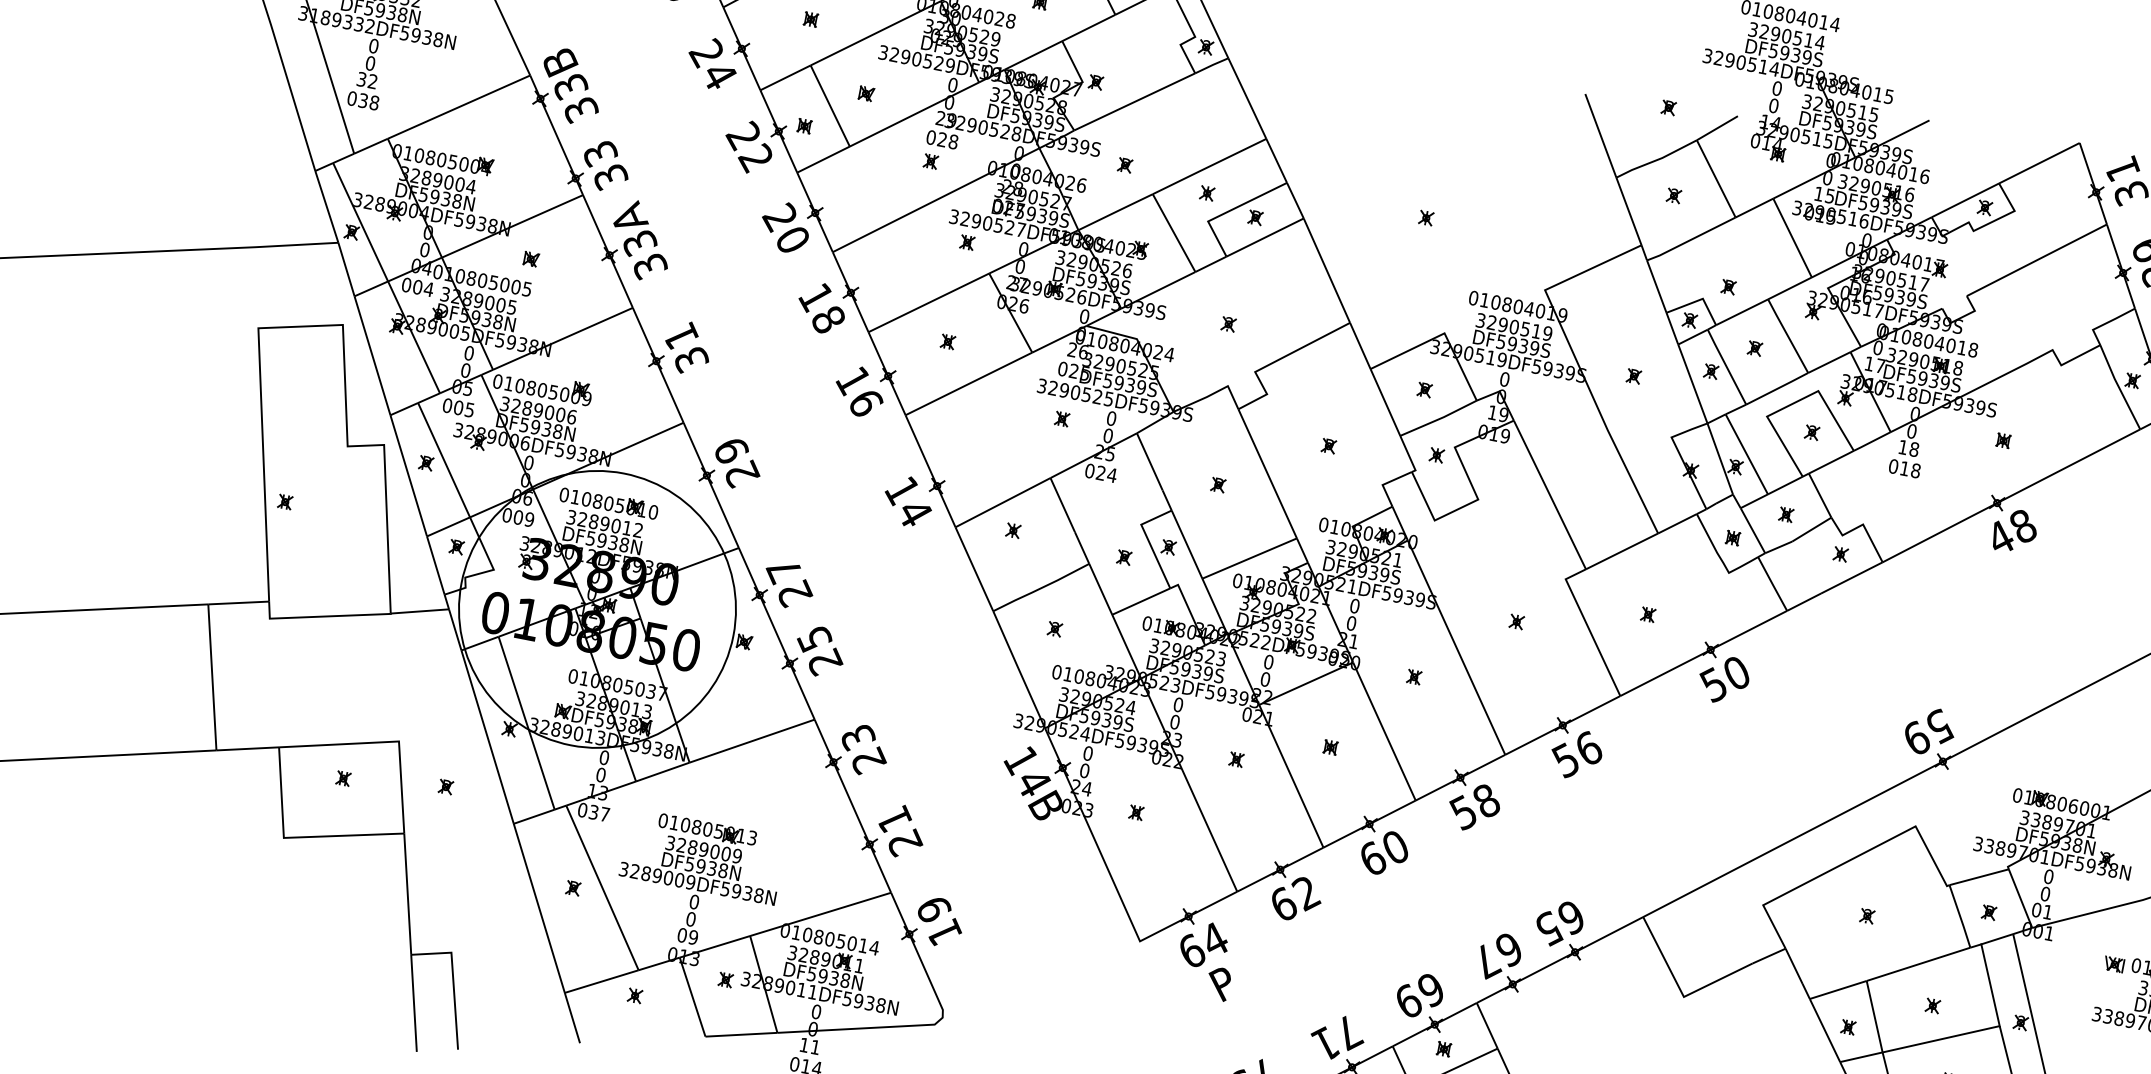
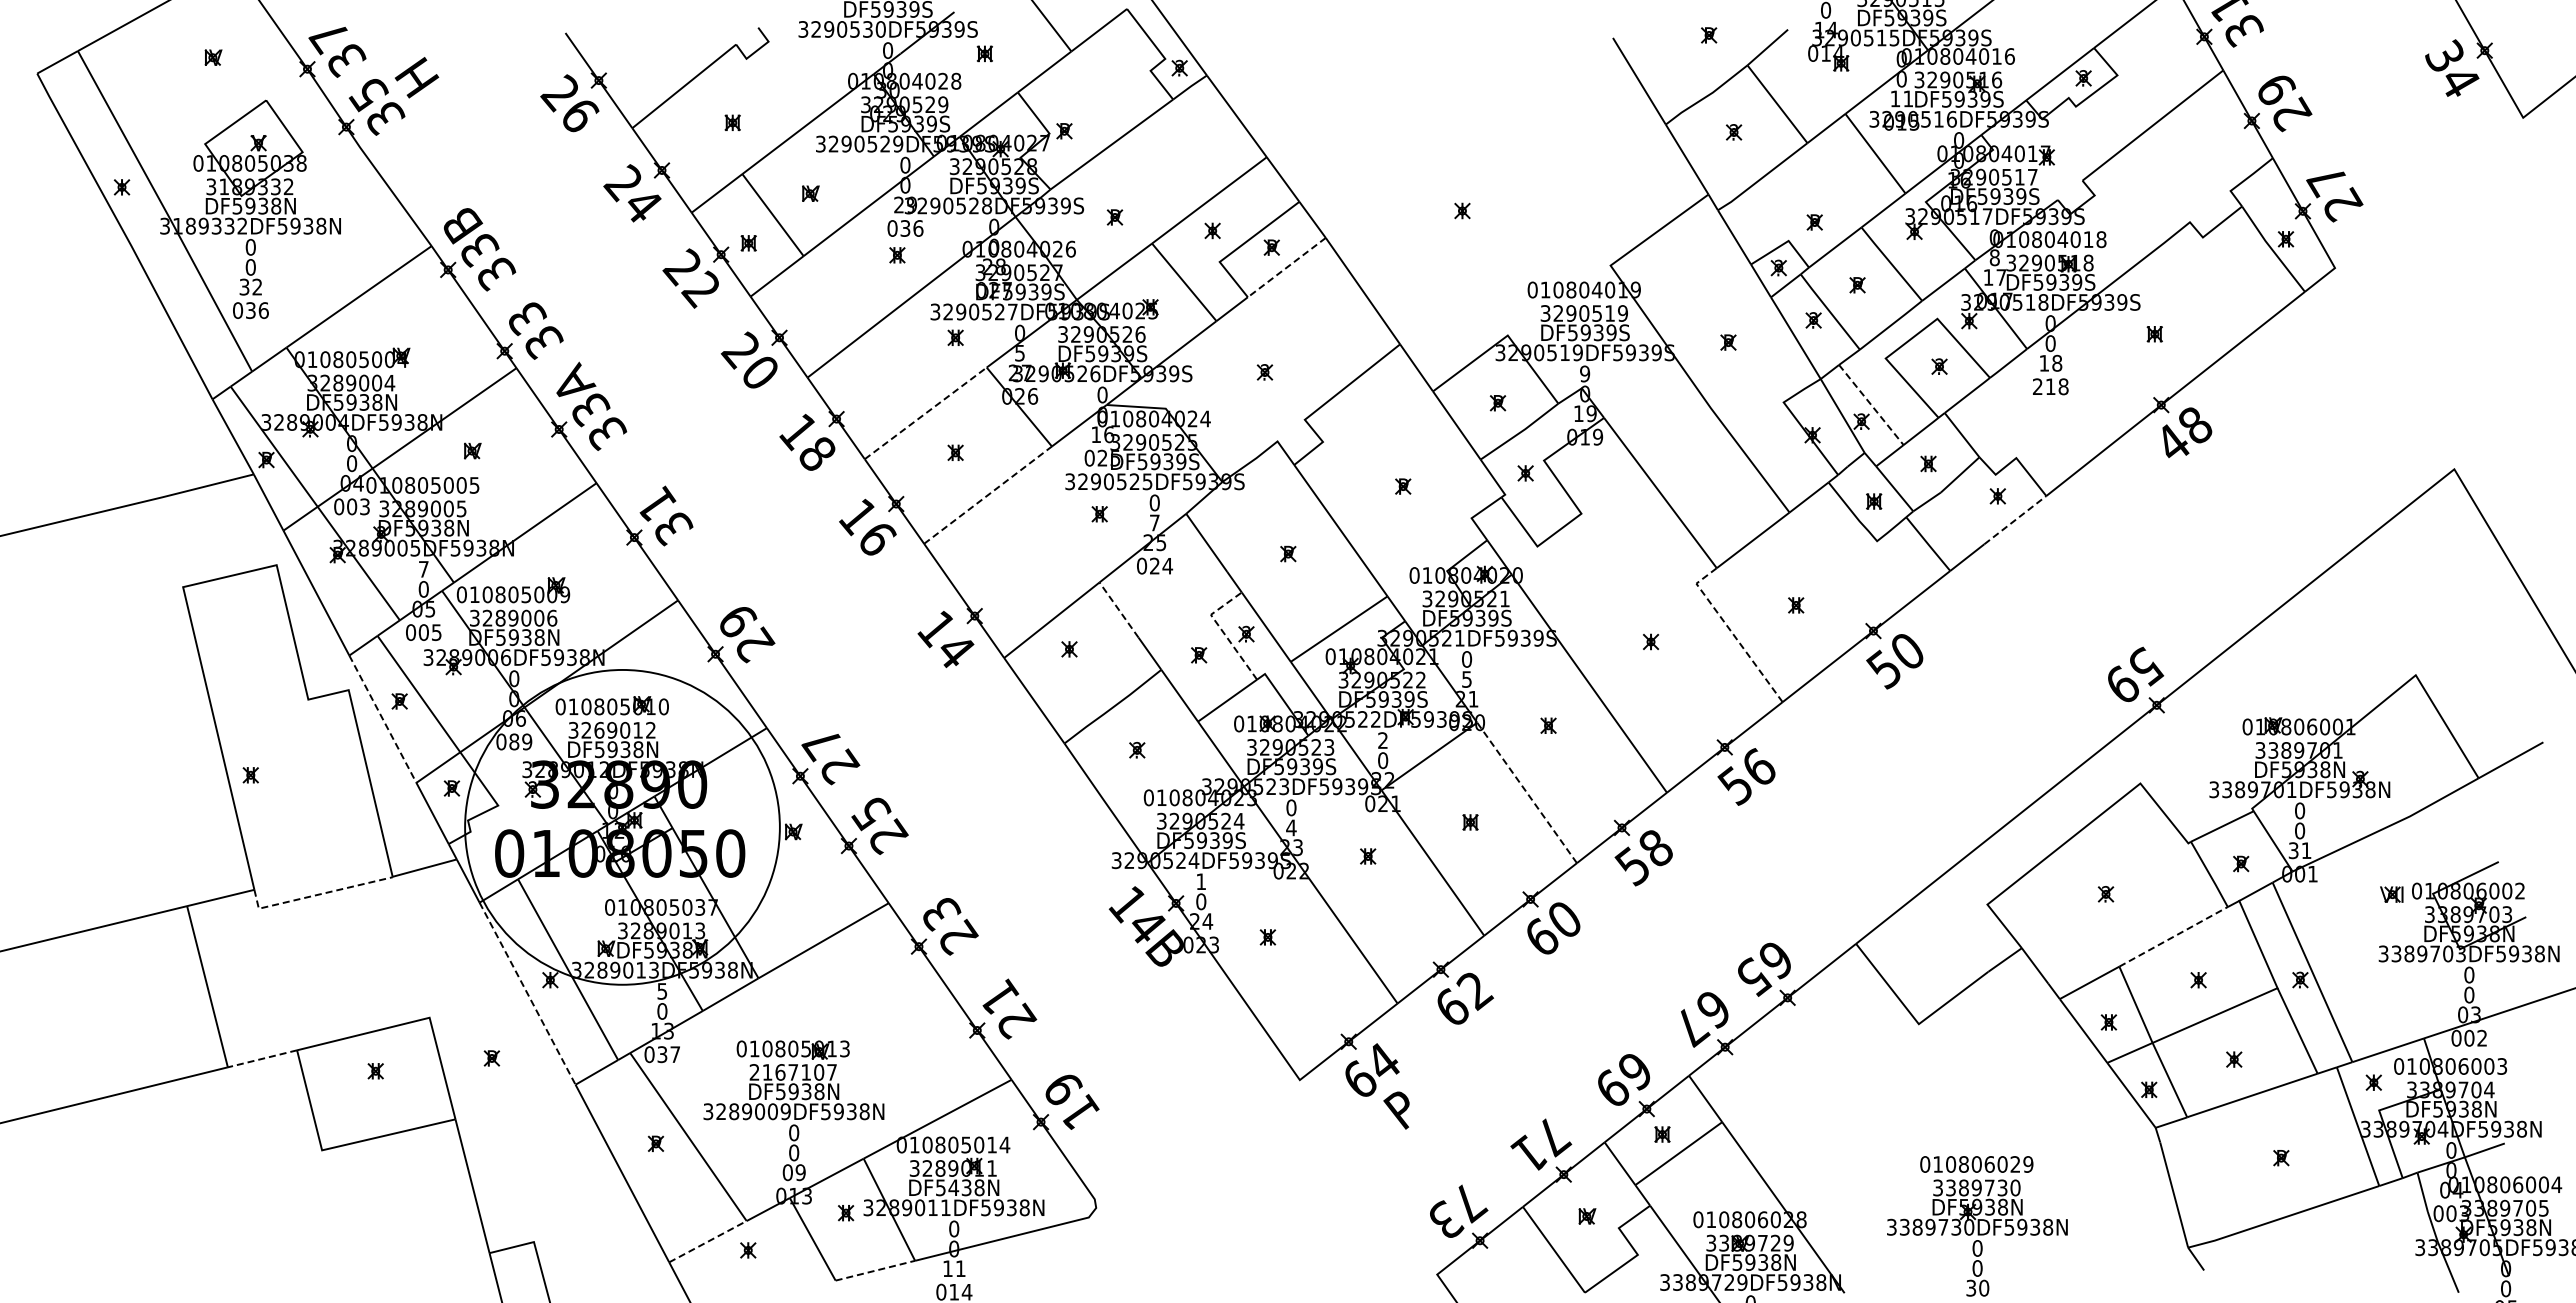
text: (374, 102) -> (263, 310), 038 -> 036
text: (947, 140) -> (911, 228), 028 -> 036
text: (1829, 195) -> (1907, 98), 15 -> 11
line: (1264, 238) -> (1286, 268), solid -> dashed
text: (1020, 266) -> (1020, 352), 0 -> 5
text: (428, 289) -> (364, 506), 004 -> 003
line: (929, 303) -> (926, 413), solid -> dashed
text: (1877, 347) -> (1994, 257), 0 -> 8
text: (1071, 349) -> (1095, 434), 26 -> 16
text: (468, 353) -> (423, 569), 0 -> 7
text: (1505, 379) -> (1585, 373), 0 -> 9
line: (969, 383) -> (988, 494), solid -> dashed
text: (1108, 435) -> (1154, 522), 0 -> 7
line: (1746, 454) -> (1871, 405), solid -> dashed
text: (1893, 466) -> (2037, 386), 018 -> 218
line: (408, 476) -> (382, 719), solid -> dashed
line: (1063, 505) -> (1119, 610), solid -> dashed
text: (518, 517) -> (514, 741), 009 -> 089
text: (593, 521) -> (599, 730), 3289012 -> 3269012
line: (1148, 541) -> (1222, 631), solid -> dashed
line: (1852, 577) -> (2015, 519), solid -> dashed
line: (322, 617) -> (317, 895), solid -> dashed
text: (1352, 623) -> (1467, 679), 0 -> 5
line: (1587, 627) -> (1731, 632), solid -> dashed
text: (1269, 662) -> (1383, 740), 0 -> 2
text: (1175, 721) -> (1291, 827), 0 -> 4
line: (1383, 731) -> (1526, 792), solid -> dashed
line: (487, 736) -> (527, 993), solid -> dashed
line: (247, 748) -> (262, 1058), solid -> dashed
text: (1088, 753) -> (1201, 881), 0 -> 1
text: (604, 757) -> (662, 991), 0 -> 5
text: (704, 849) -> (793, 1072), 3289009 -> 2167107
text: (2036, 909) -> (2293, 850), 01 -> 31
line: (1918, 964) -> (2173, 936), solid -> dashed
text: (822, 975) -> (953, 1187), DF5938N -> DF5438N
line: (601, 981) -> (707, 1241), solid -> dashed
line: (741, 1034) -> (875, 1270), solid -> dashed

